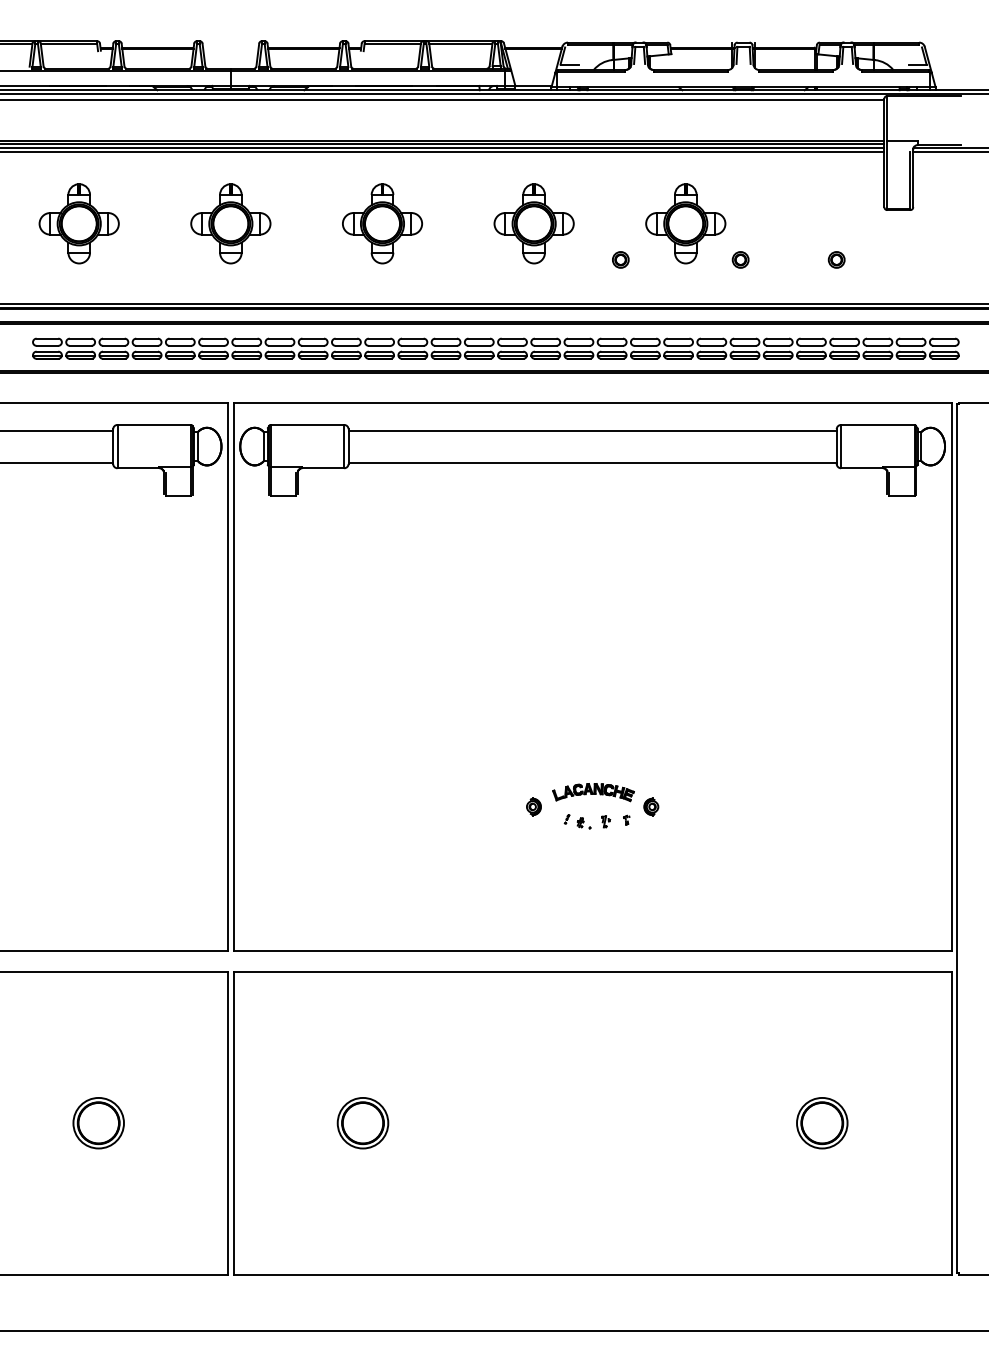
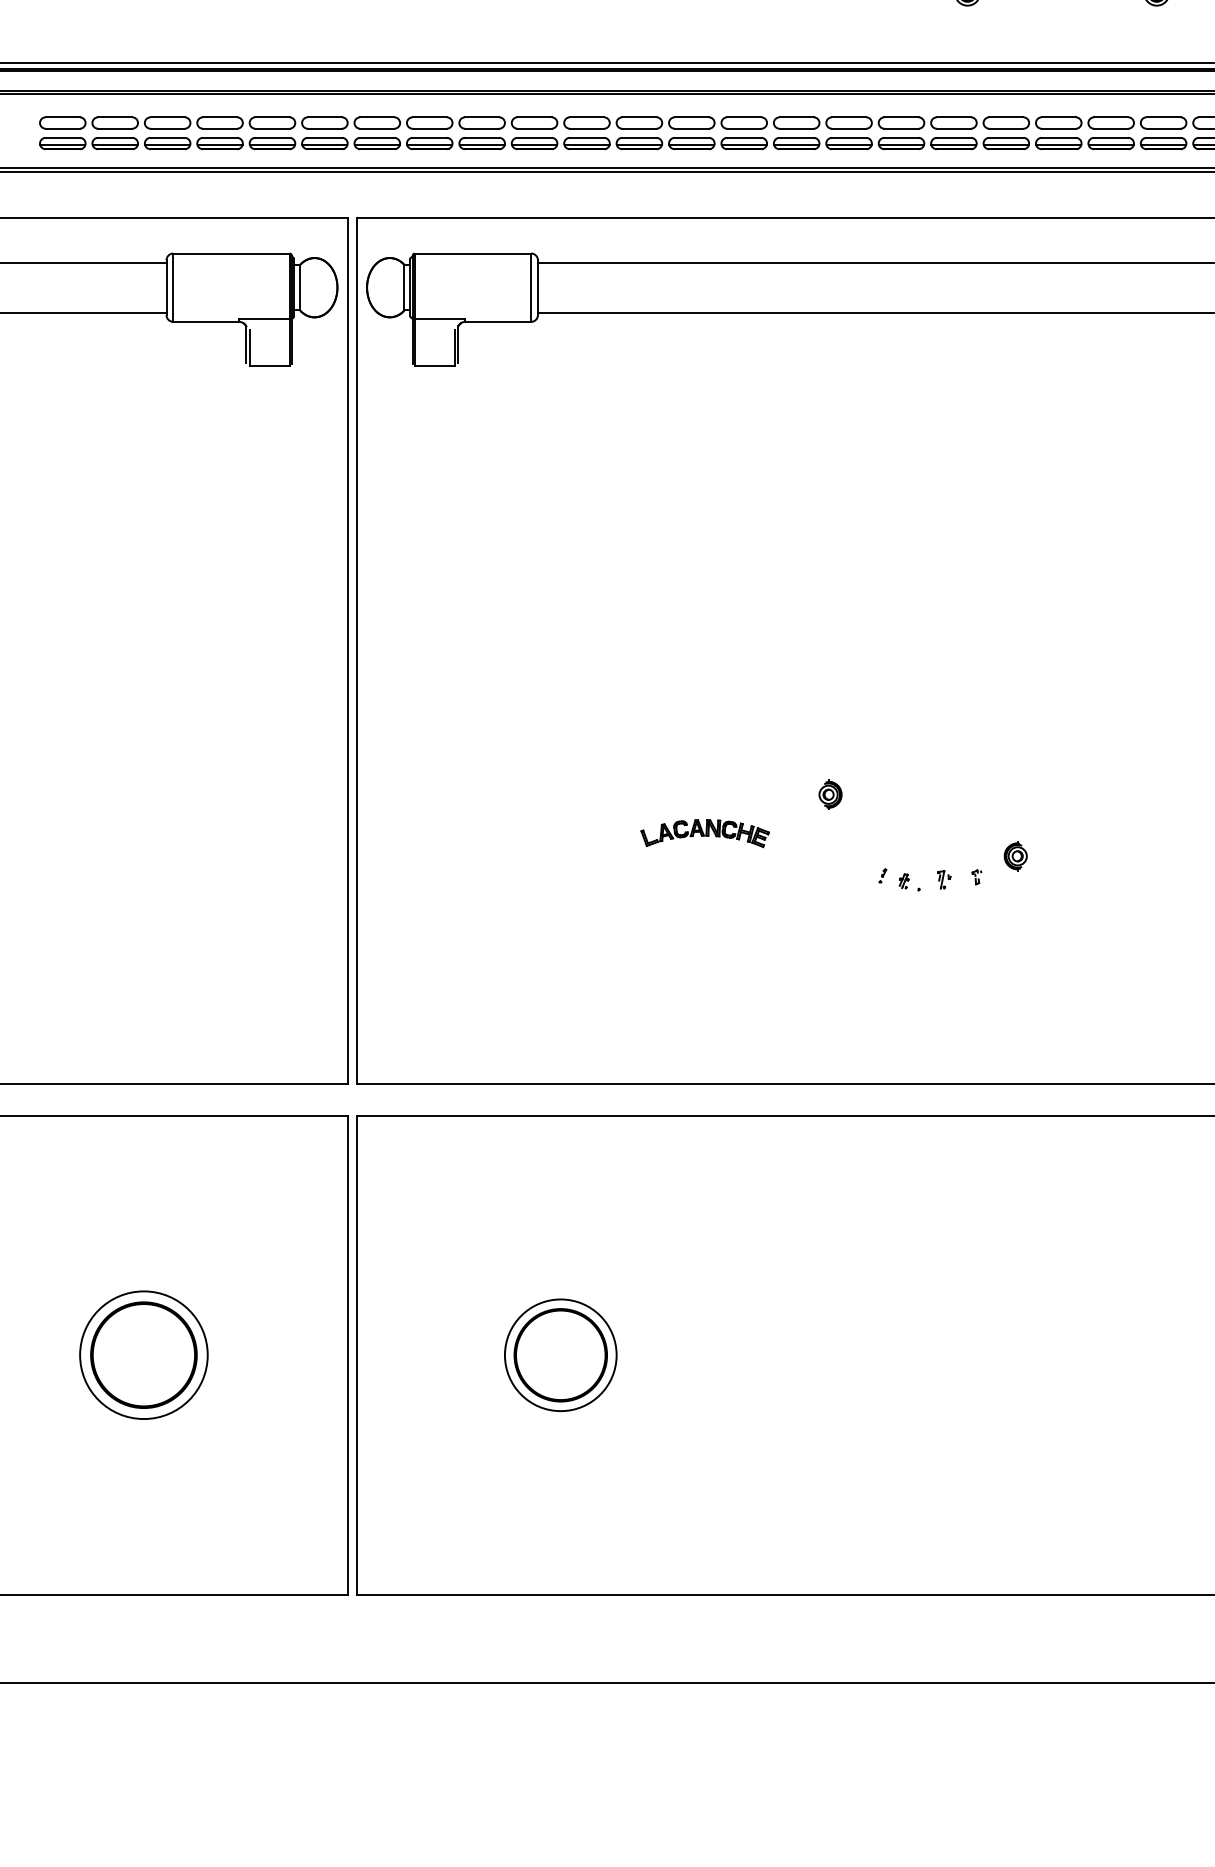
part: (593, 792) -> (705, 833), moved
part: (533, 806) -> (829, 794), moved
part: (98, 1123) -> (143, 1355), size x1.6
part: (362, 1123) -> (559, 1355), size x1.4

